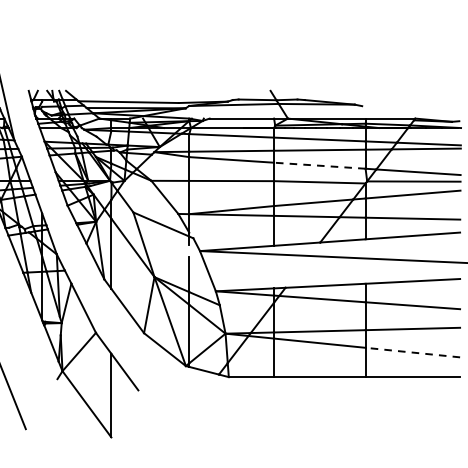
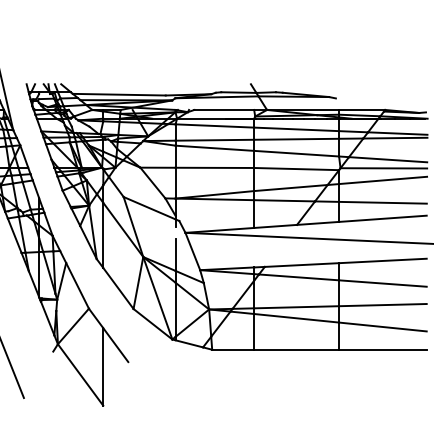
line: (319, 165) -> (296, 153), dashed -> solid
line: (412, 352) -> (382, 326), dashed -> solid

